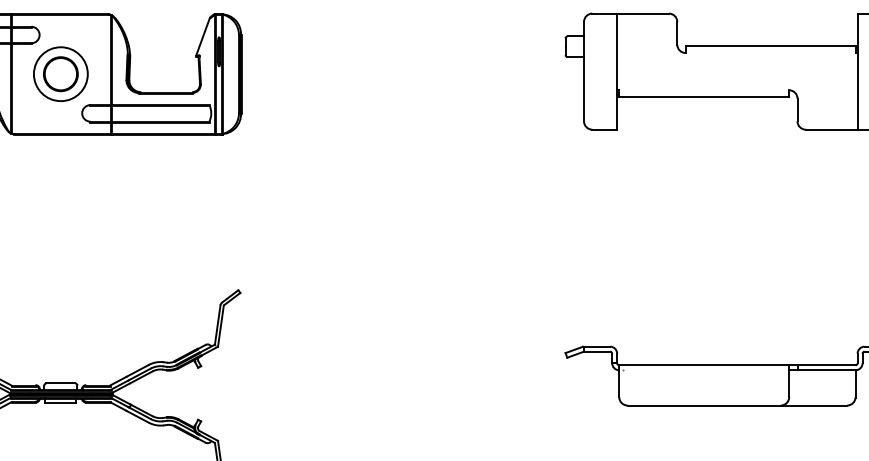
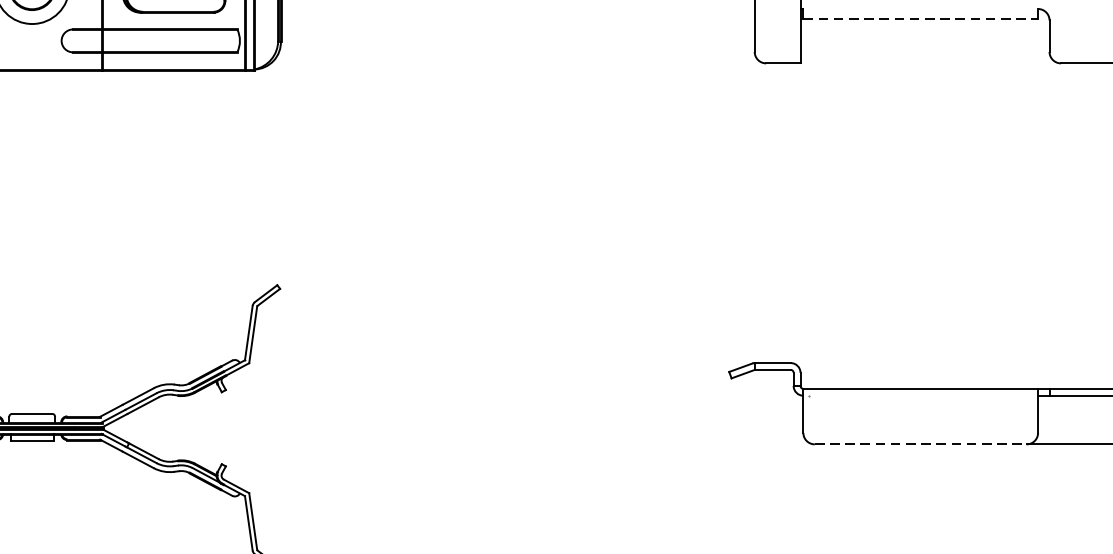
line: (704, 97) -> (921, 18), solid -> dashed
line: (704, 405) -> (921, 444), solid -> dashed

